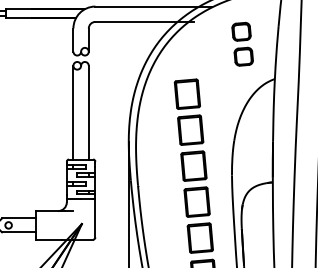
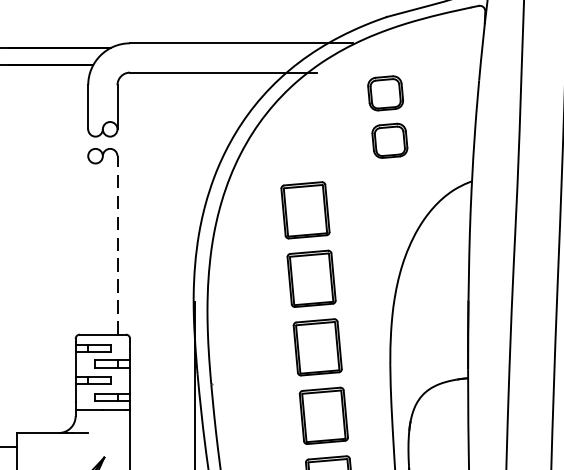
part: (242, 43) -> (387, 115), moved
line: (73, 112) -> (88, 245), removed
line: (88, 112) -> (116, 245), solid -> dashed

